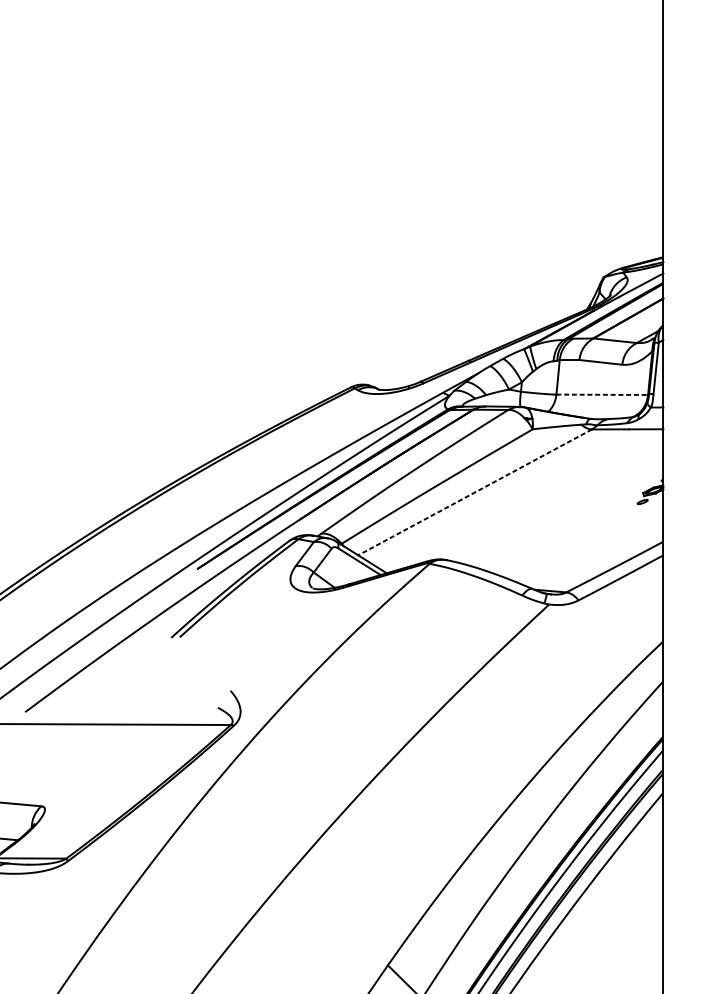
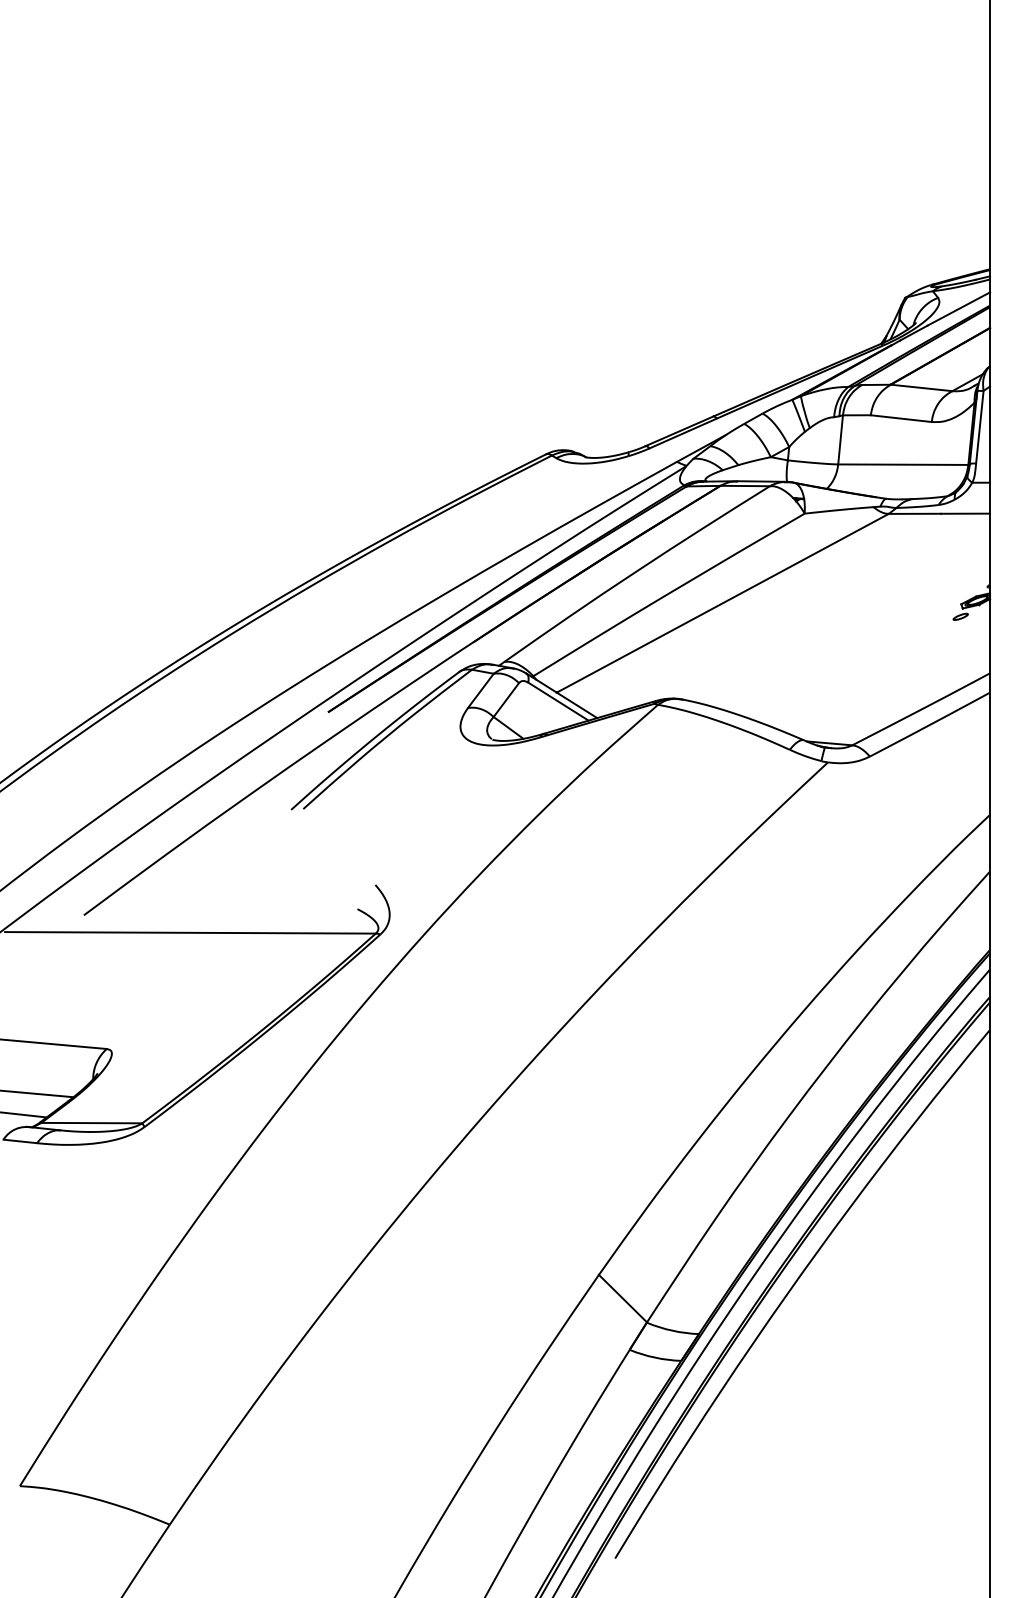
line: (602, 394) -> (903, 464), dashed -> solid
line: (474, 492) -> (722, 603), dashed -> solid

